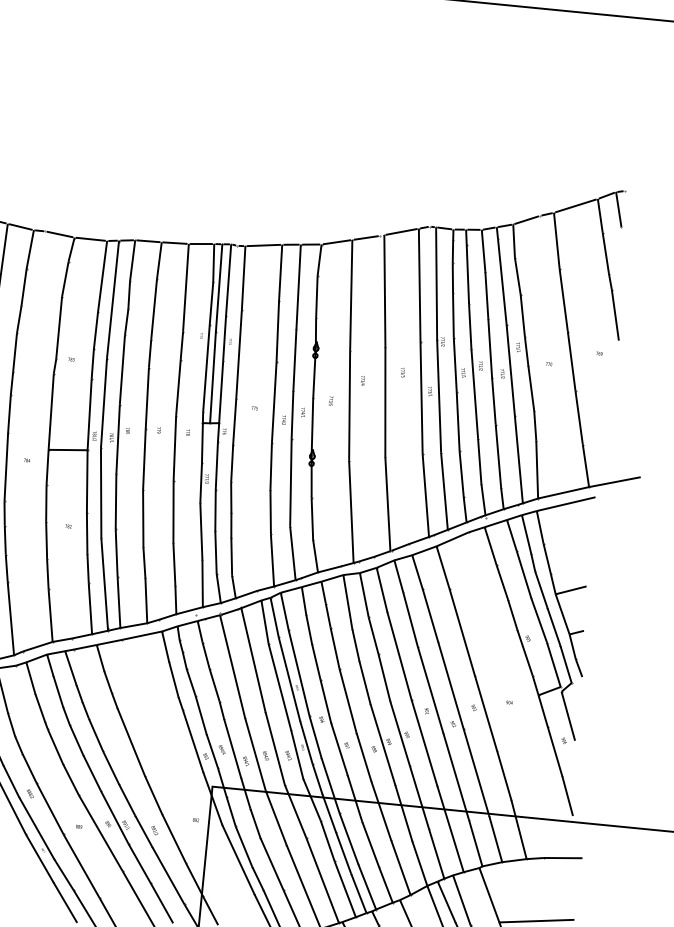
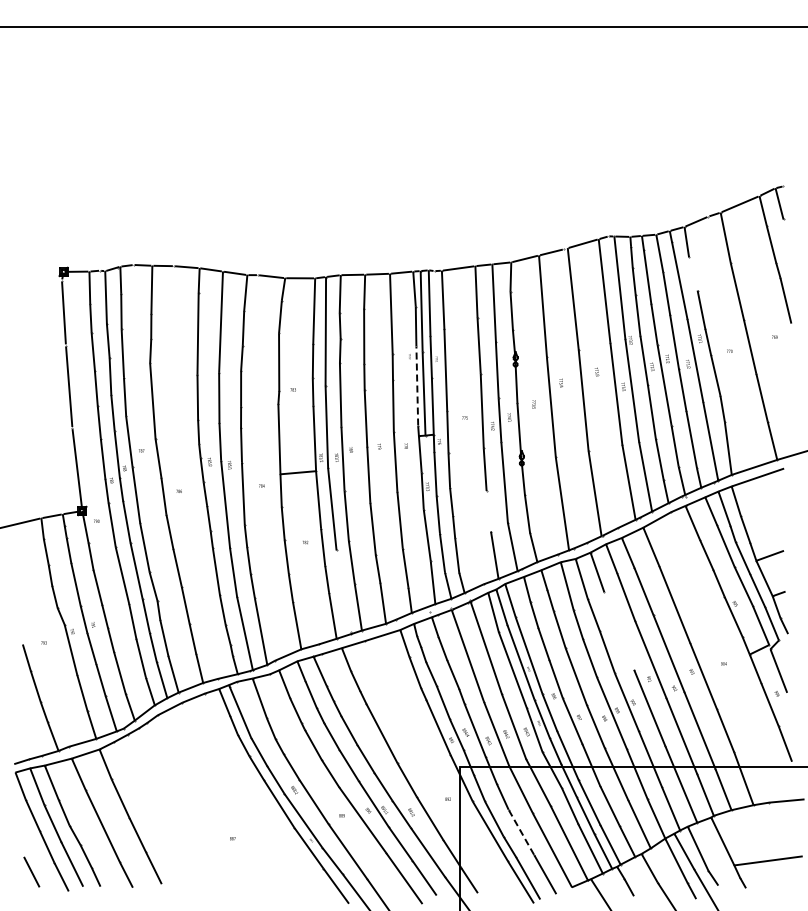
line: (518, 275) -> (693, 273), removed
line: (206, 368) -> (417, 385), solid -> dashed
line: (270, 511) -> (488, 510), removed
line: (104, 584) -> (343, 592), removed
line: (398, 655) -> (618, 630), removed
line: (271, 864) -> (521, 832), solid -> dashed

